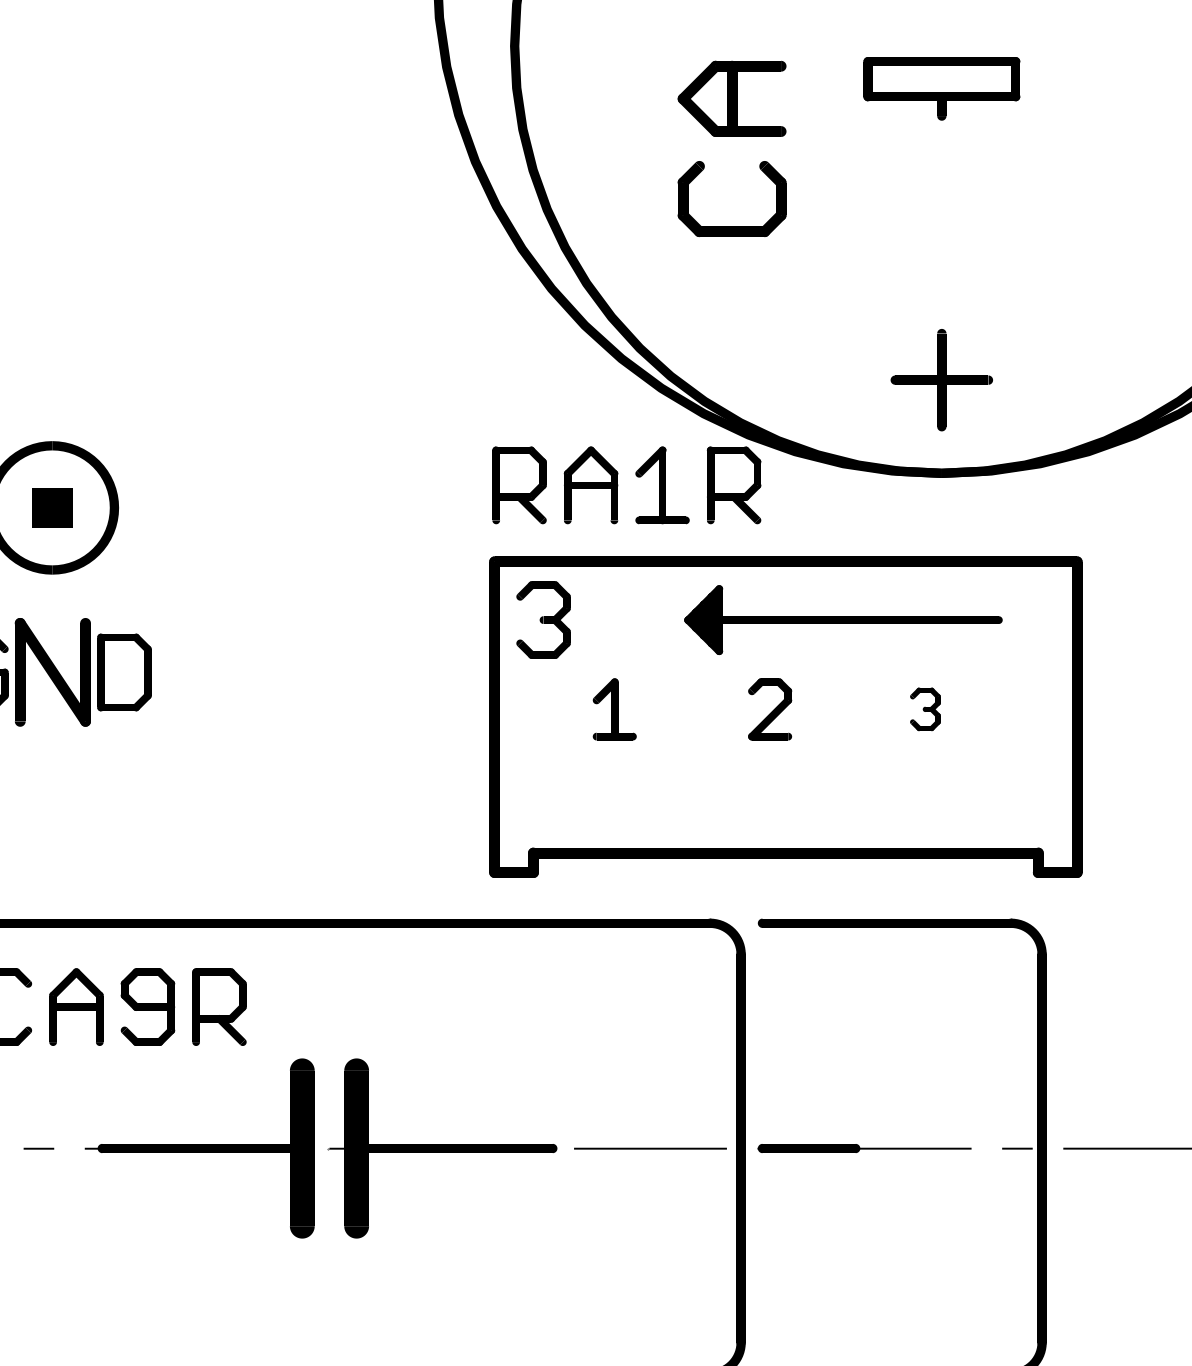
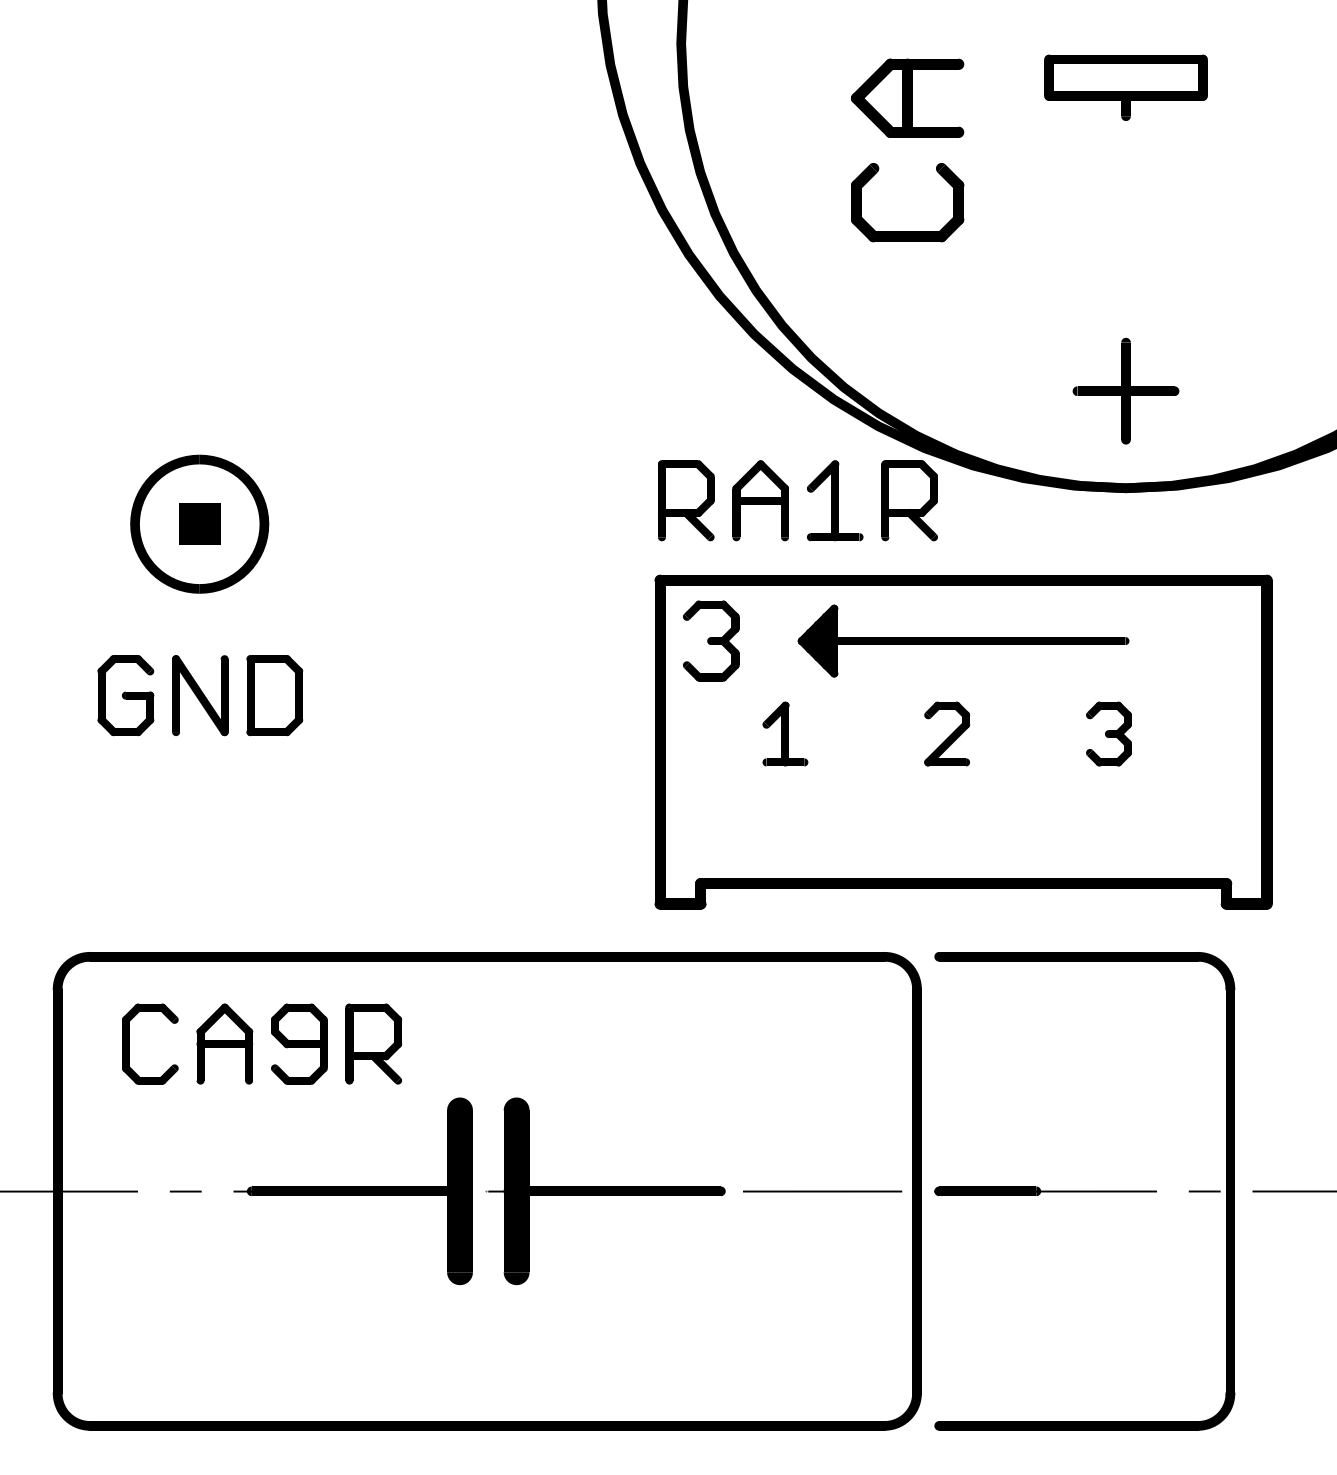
part: (843, 619) -> (963, 640), moved
part: (53, 672) -> (200, 695), size x0.71
part: (925, 708) -> (1108, 733), size x1.43

